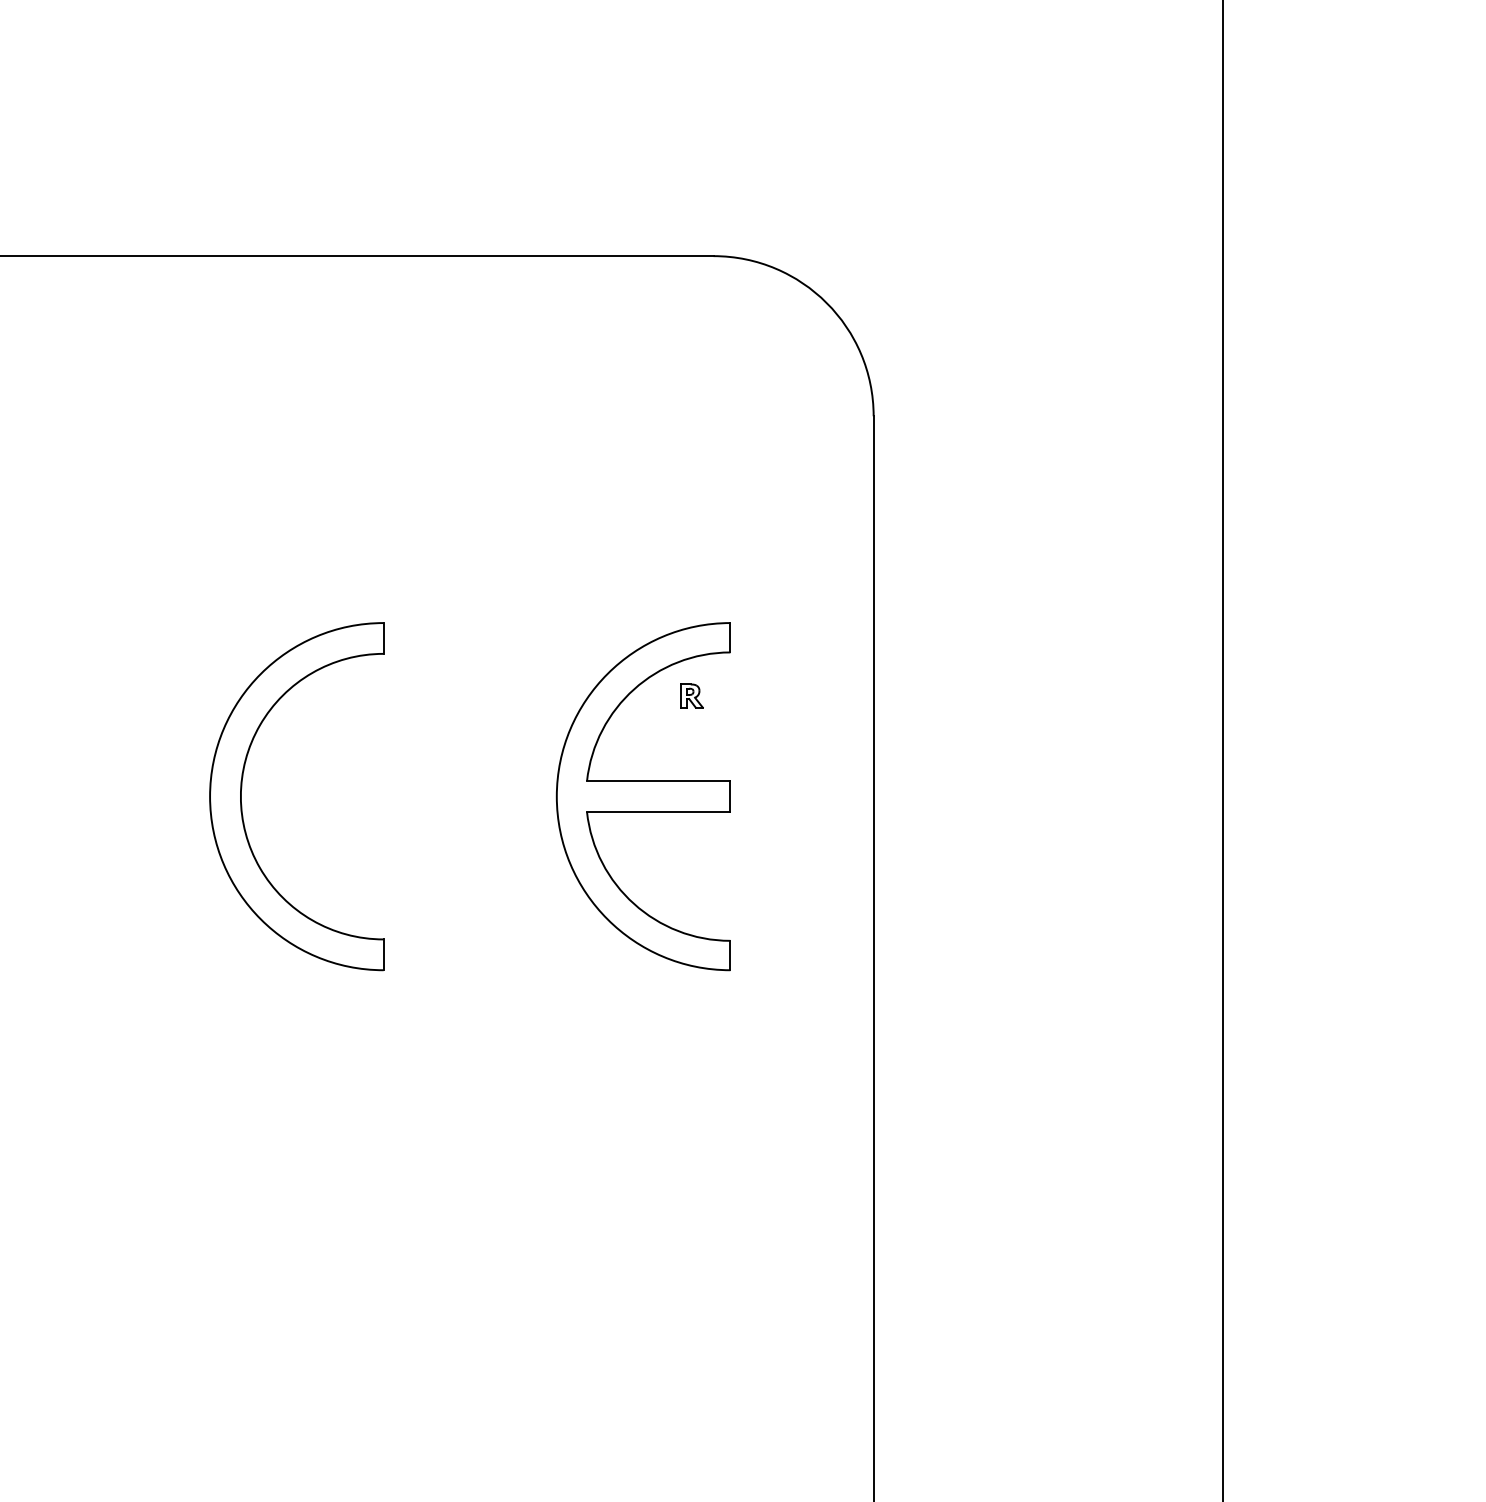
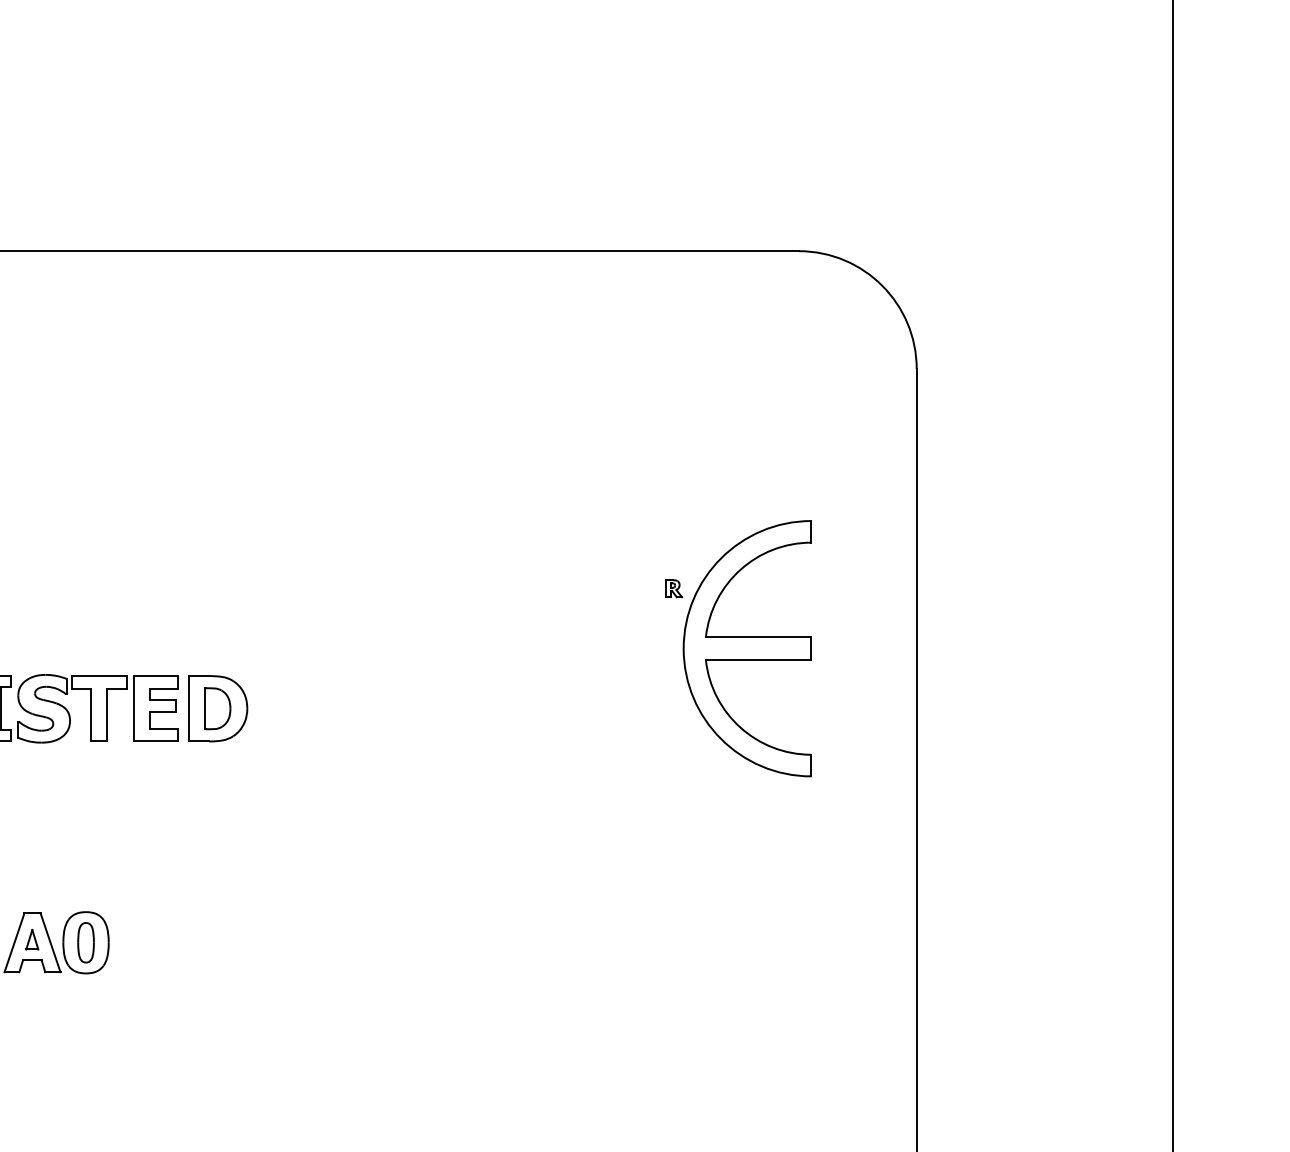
part: (692, 695) -> (674, 588), moved
part: (242, 796) -> (452, 648), removed

